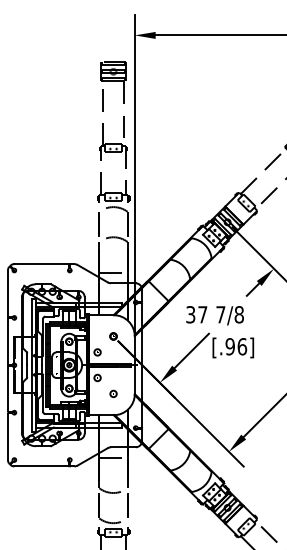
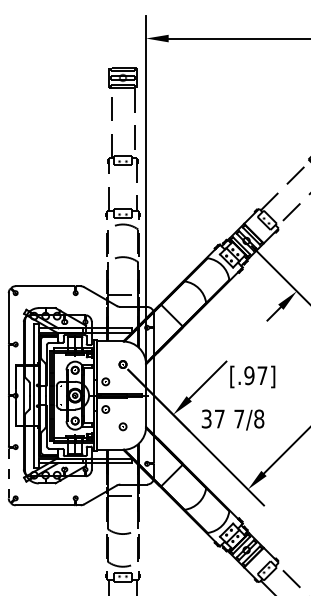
text: (214, 315) -> (232, 419), moved
text: (242, 346) -> (262, 375), [.96] -> [.97]
line: (8, 436) -> (9, 472), solid -> dashed

